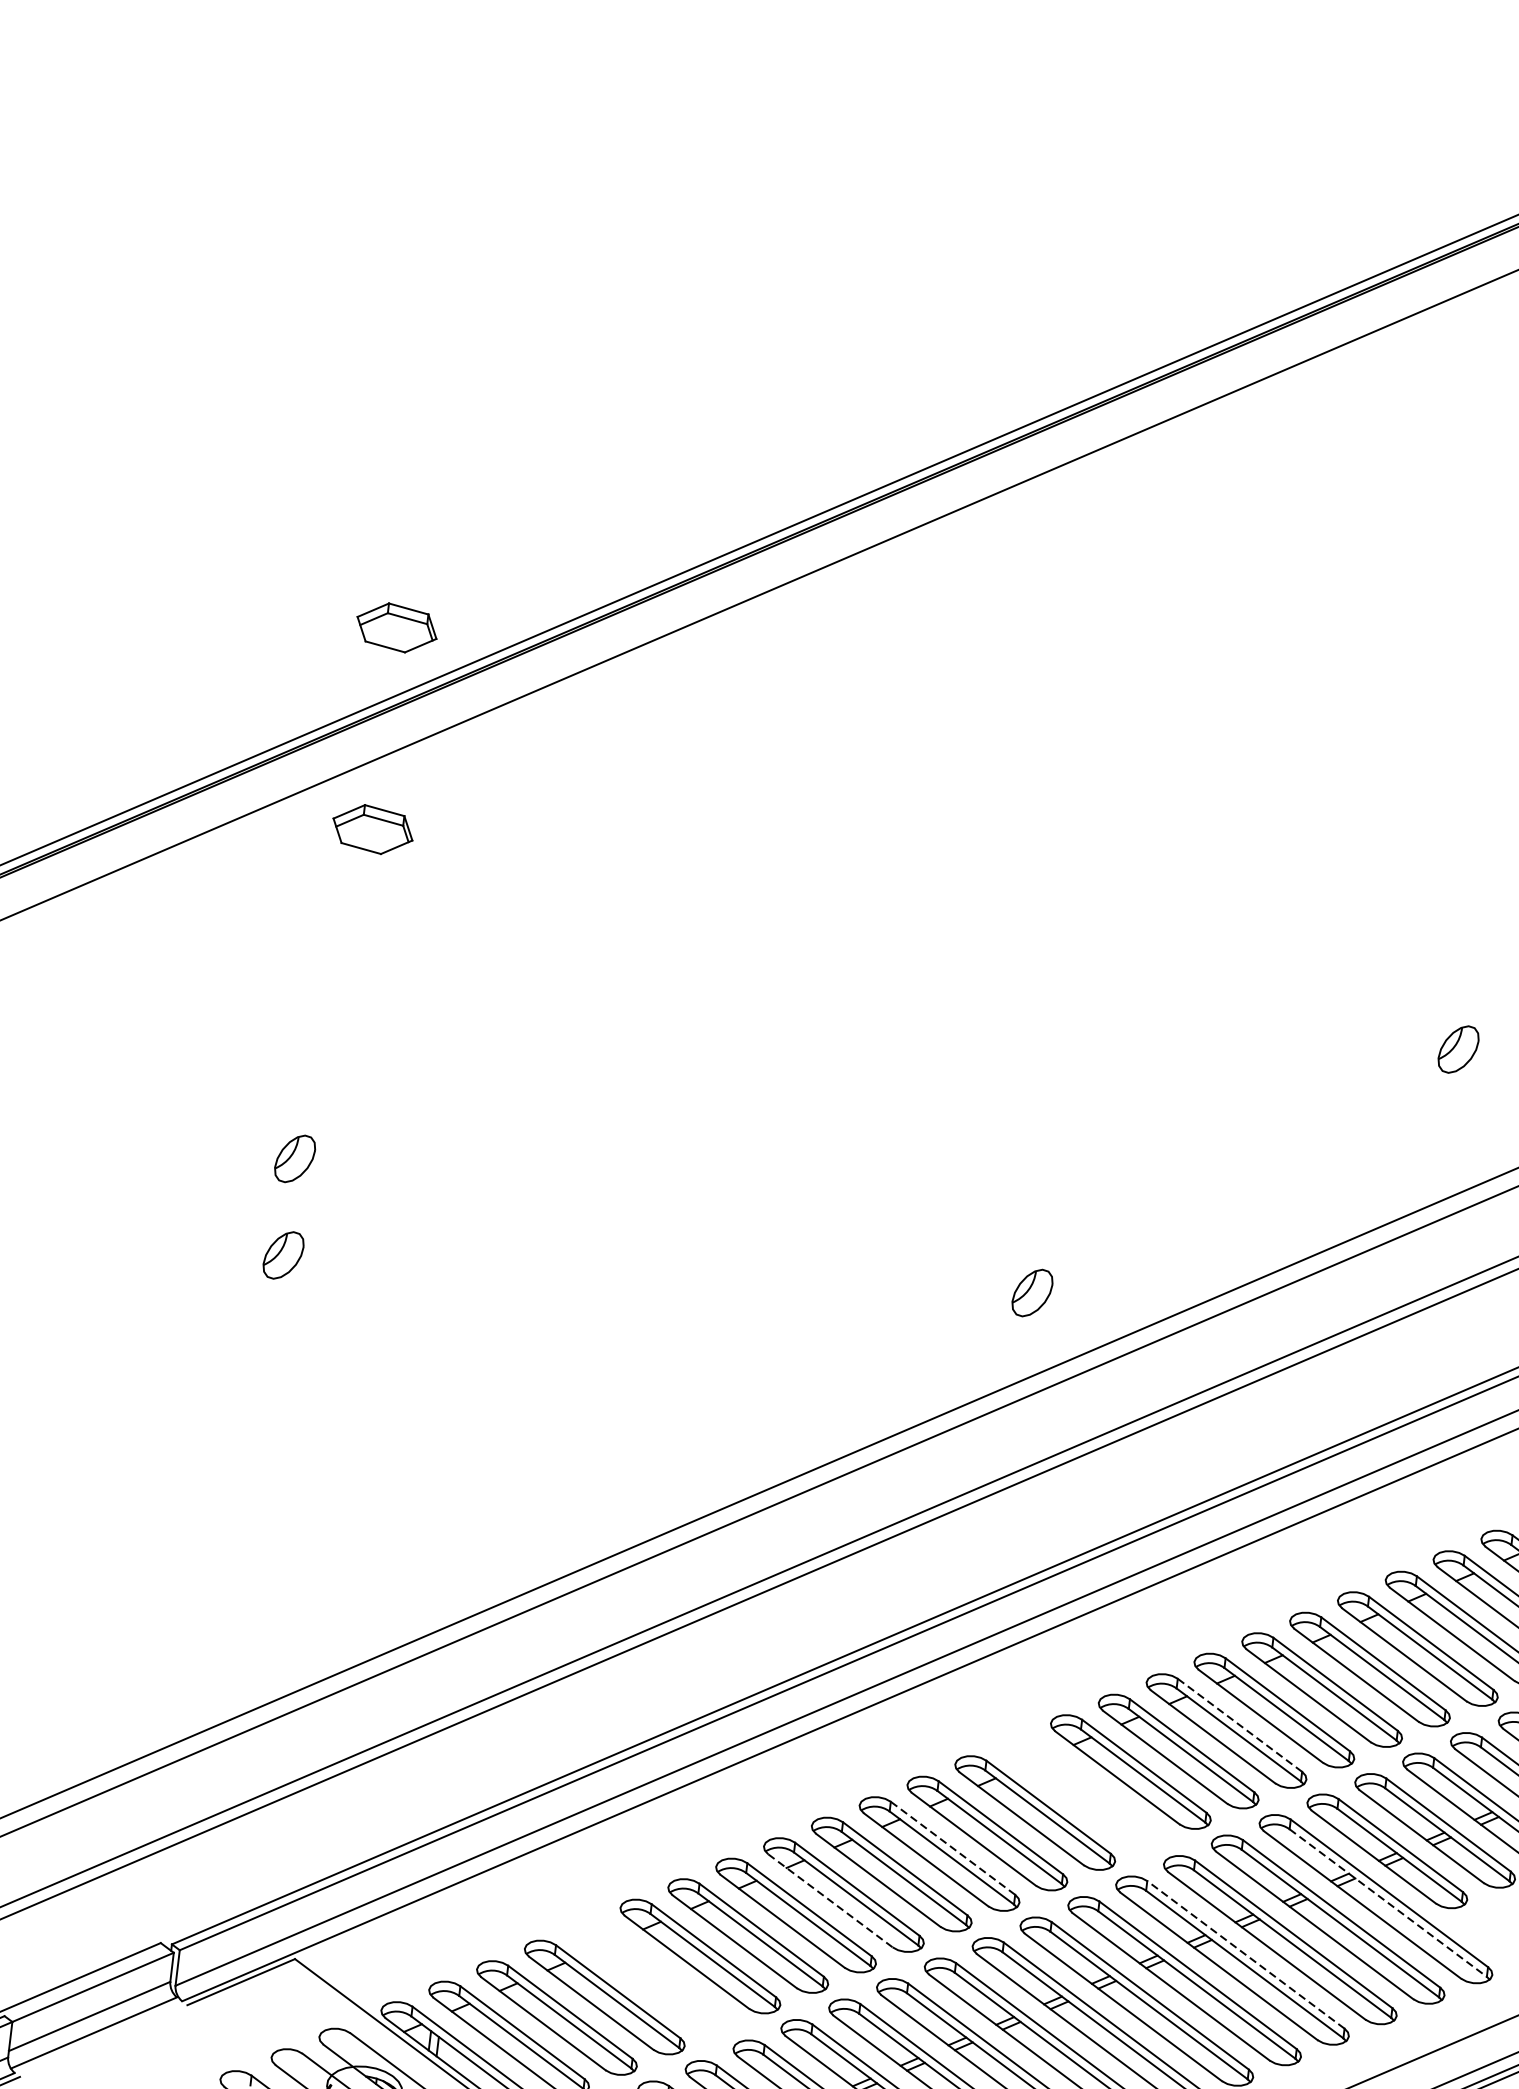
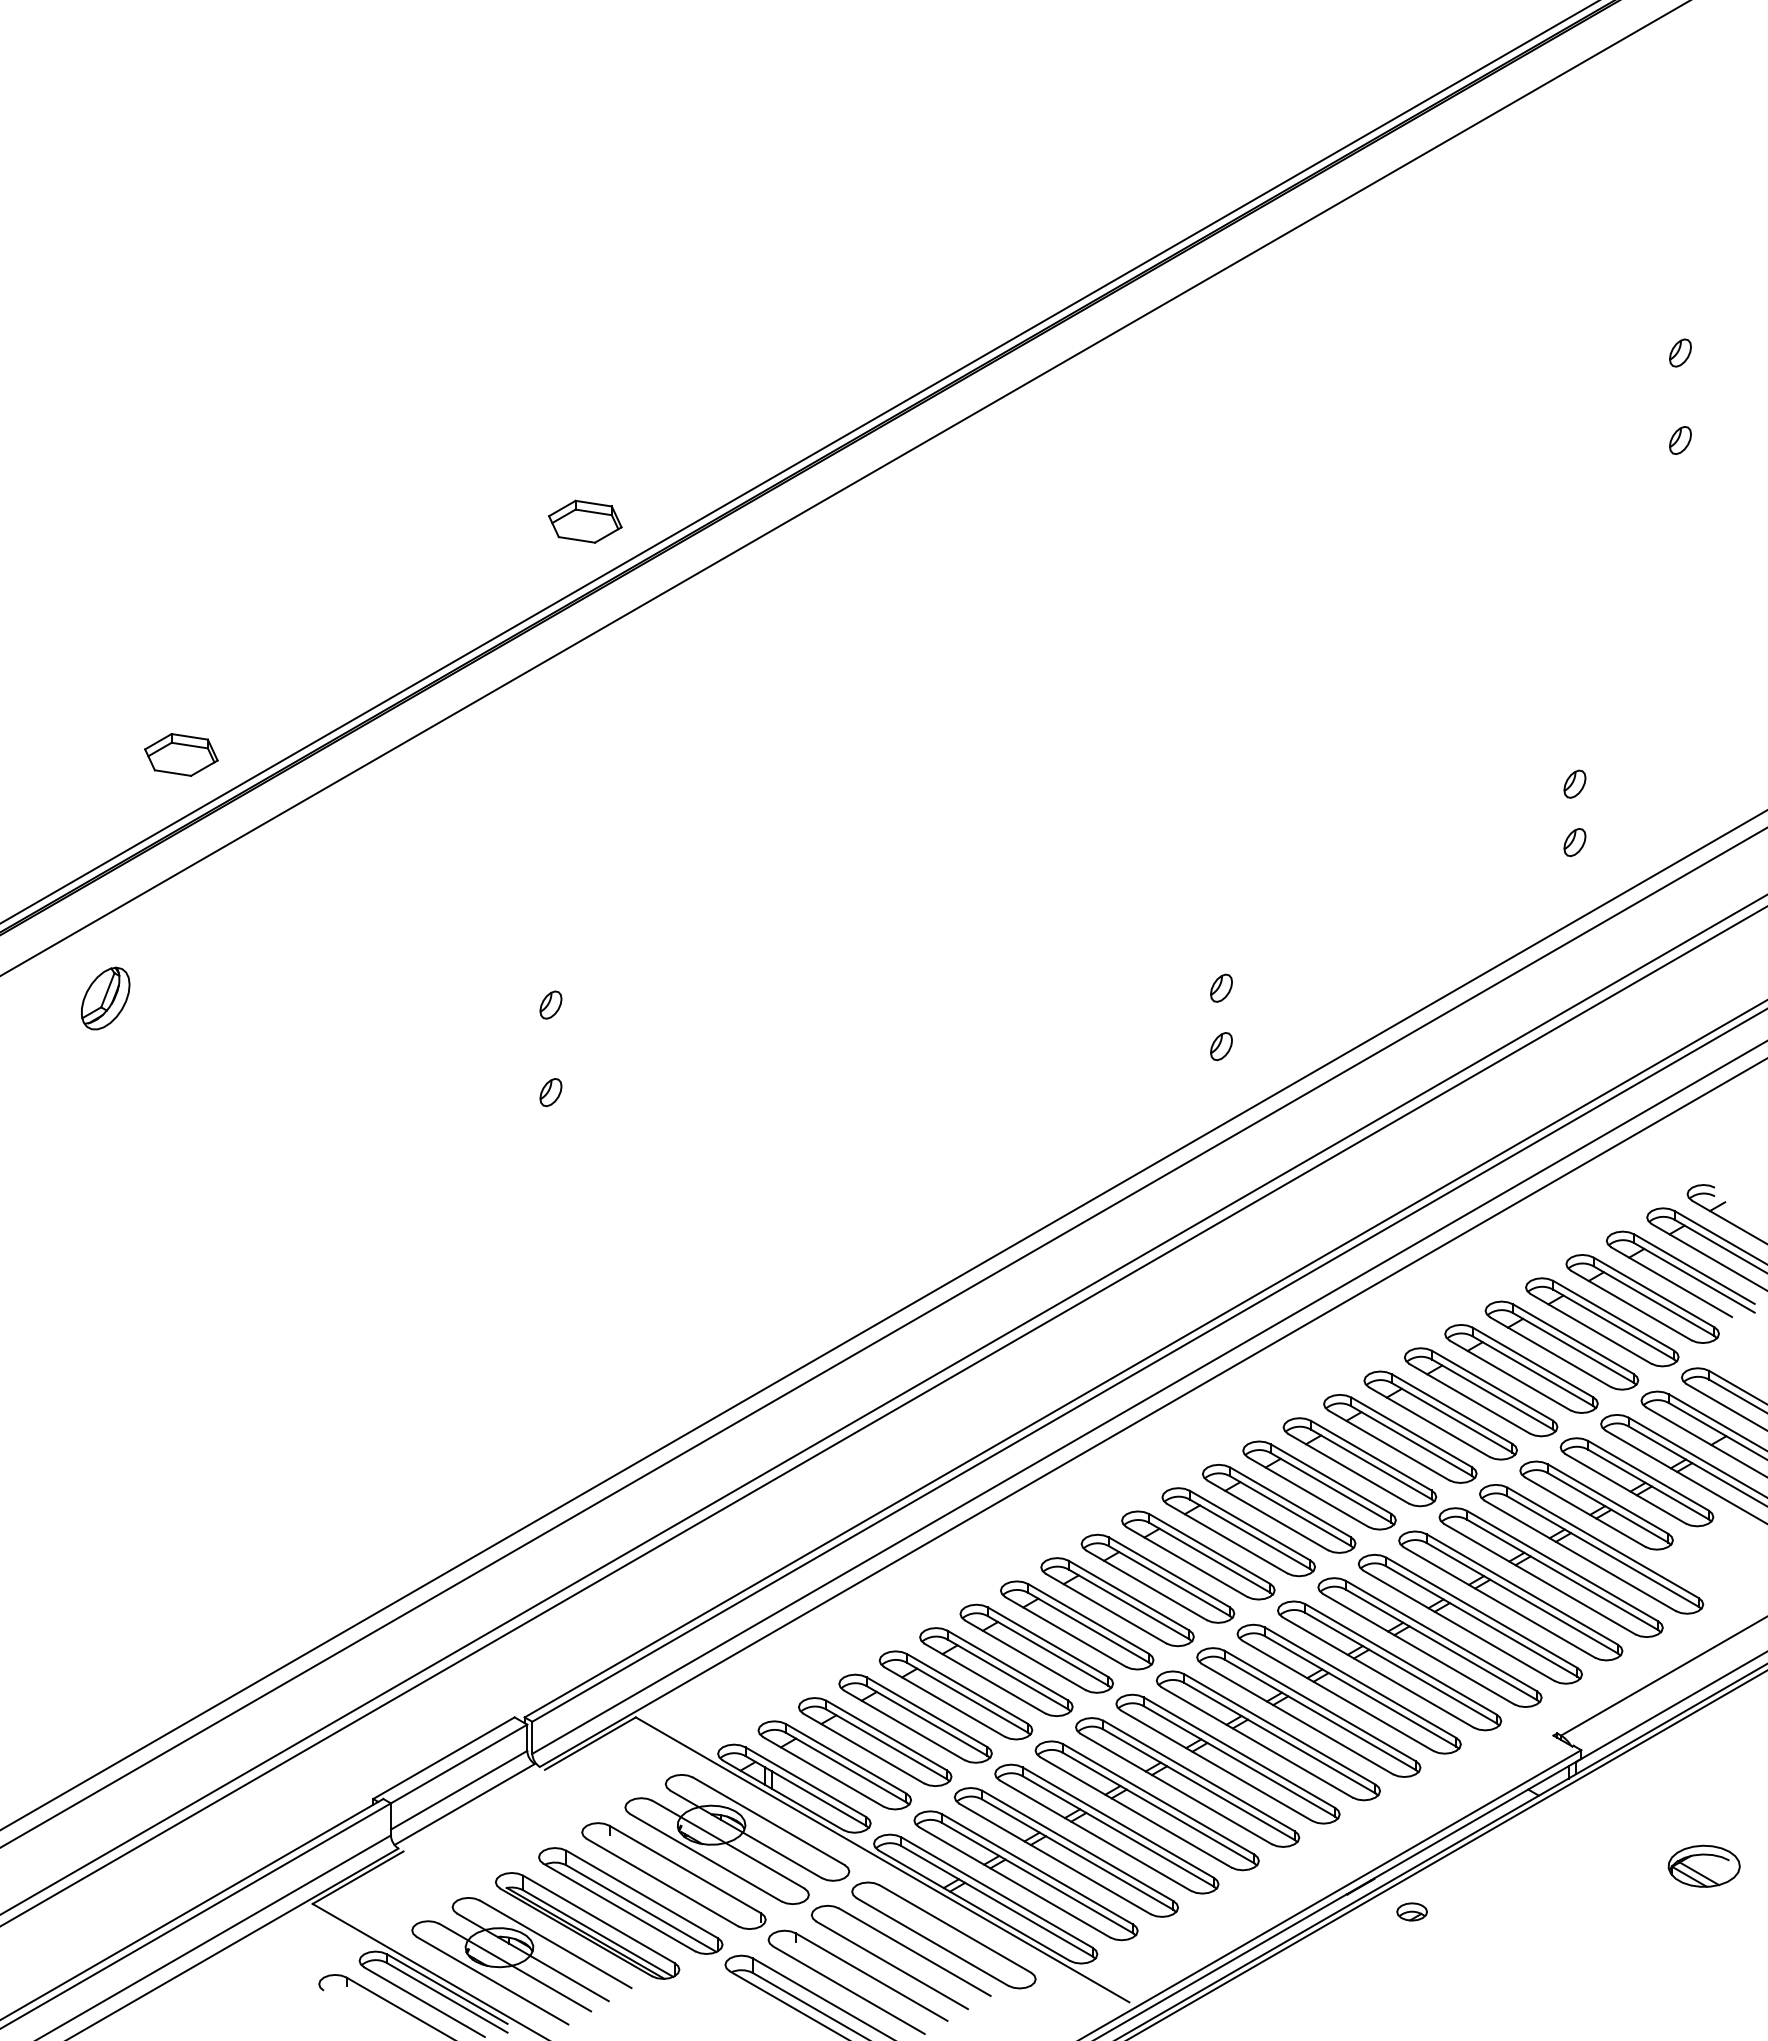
part: (373, 829) -> (585, 703), removed
part: (1458, 1048) -> (1574, 783), size x0.62
part: (1450, 1113) -> (1574, 842), added
part: (294, 1158) -> (550, 1004), size x0.62
part: (1040, 1227) -> (1221, 987), added
part: (283, 1255) -> (550, 1092), size x0.62
part: (1032, 1293) -> (1221, 1046), size x0.62
line: (1240, 1725) -> (1452, 1409), dashed -> solid
part: (1082, 1792) -> (1319, 1485), added
line: (952, 1847) -> (1209, 1548), dashed -> solid
line: (830, 1900) -> (1106, 1608), dashed -> solid
line: (1388, 1903) -> (1603, 1551), dashed -> solid
line: (1245, 1954) -> (1481, 1612), dashed -> solid
part: (652, 1977) -> (955, 1695), added

